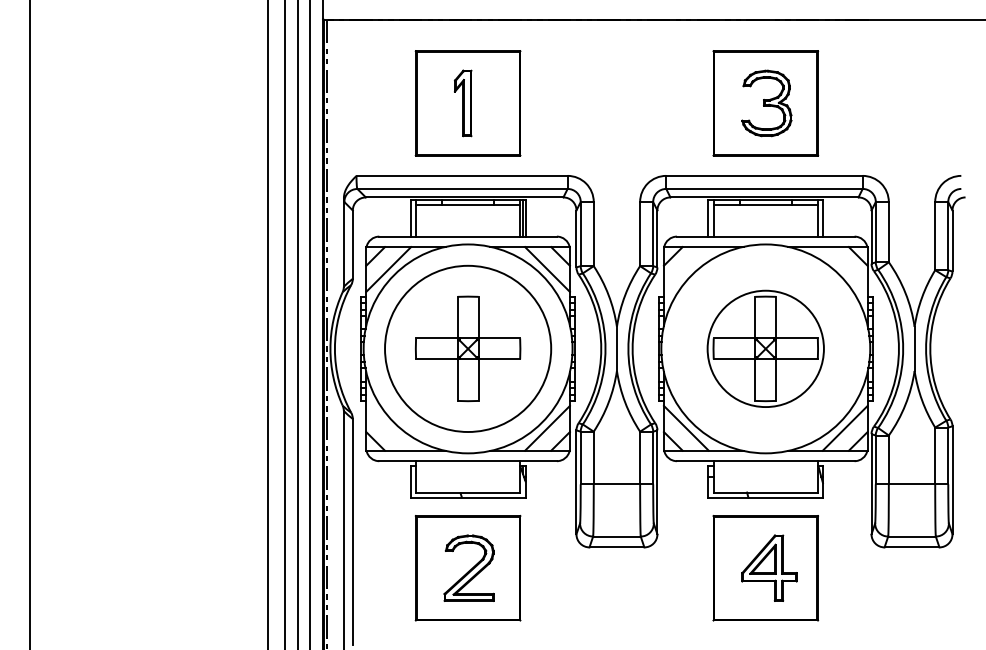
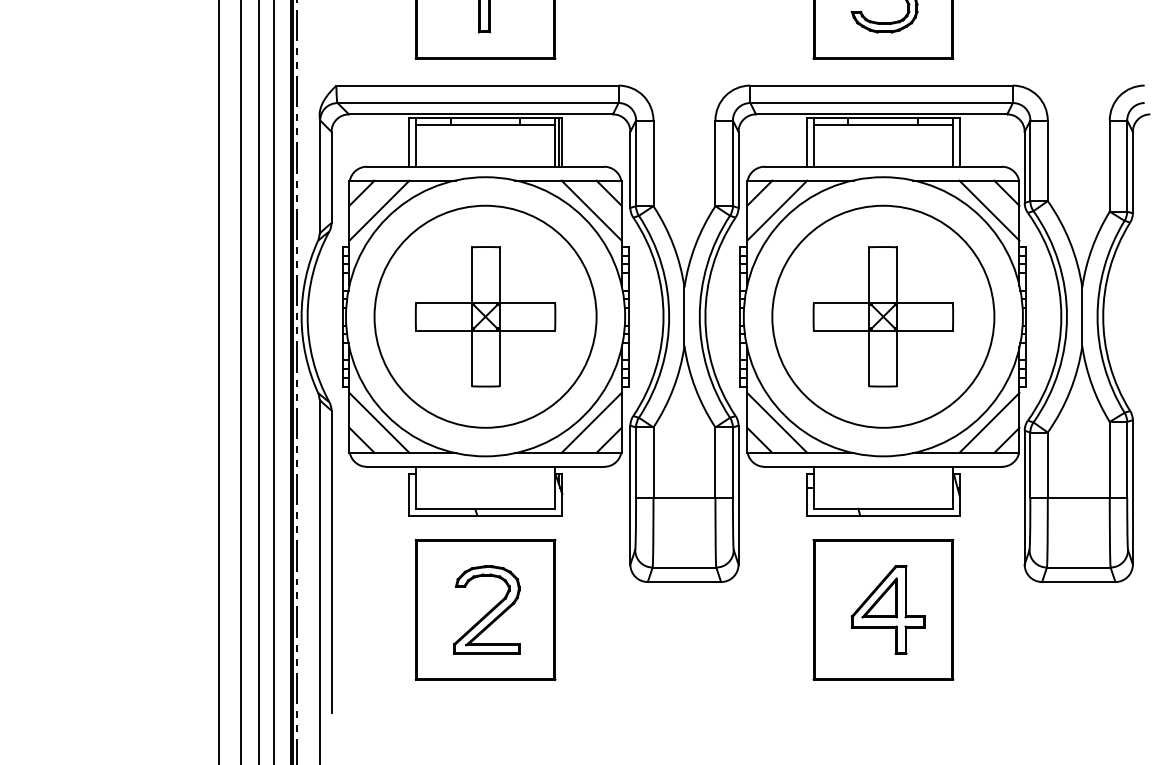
line: (685, 269) -> (776, 210), added
line: (844, 269) -> (988, 210), added
circle: (765, 348) -> (882, 316), size x1.43
line: (388, 427) -> (379, 421), added

